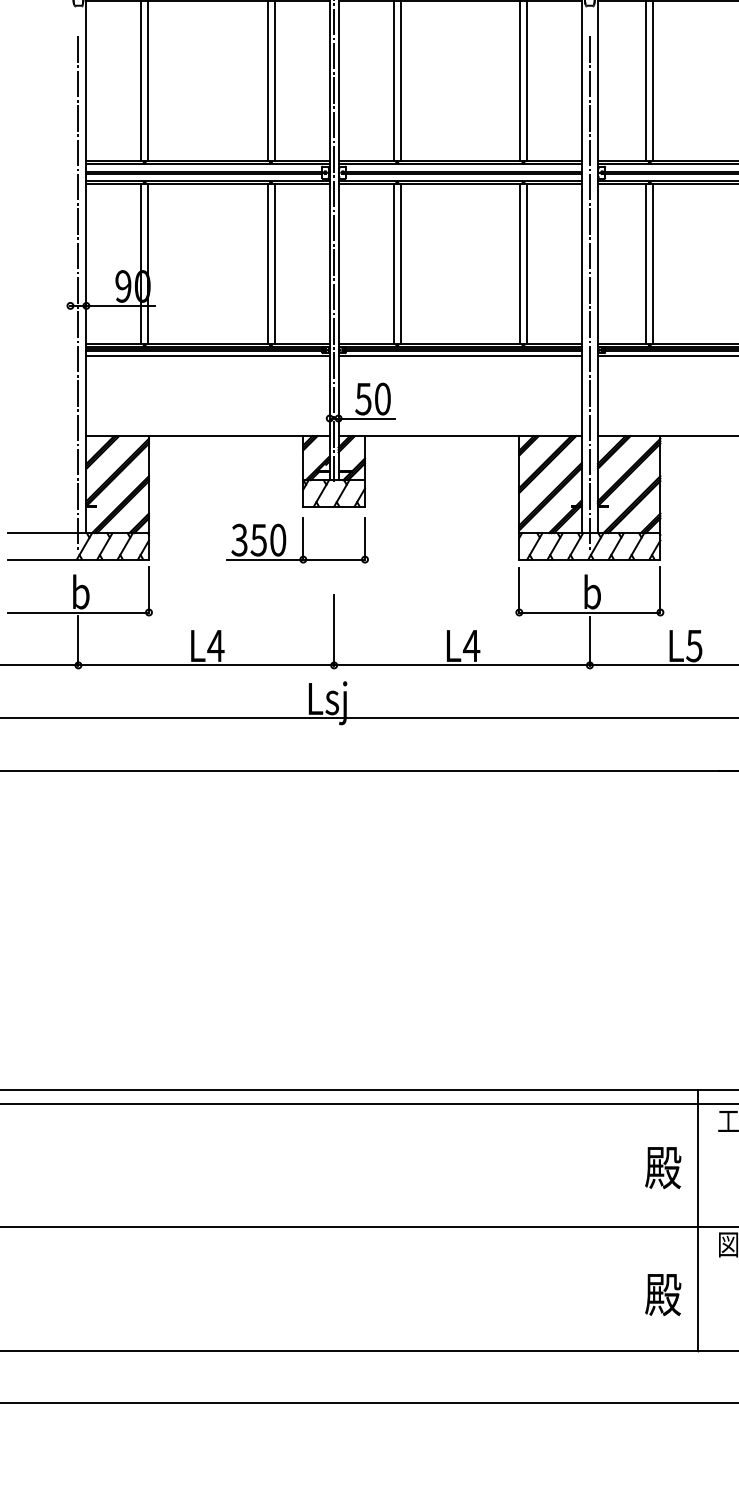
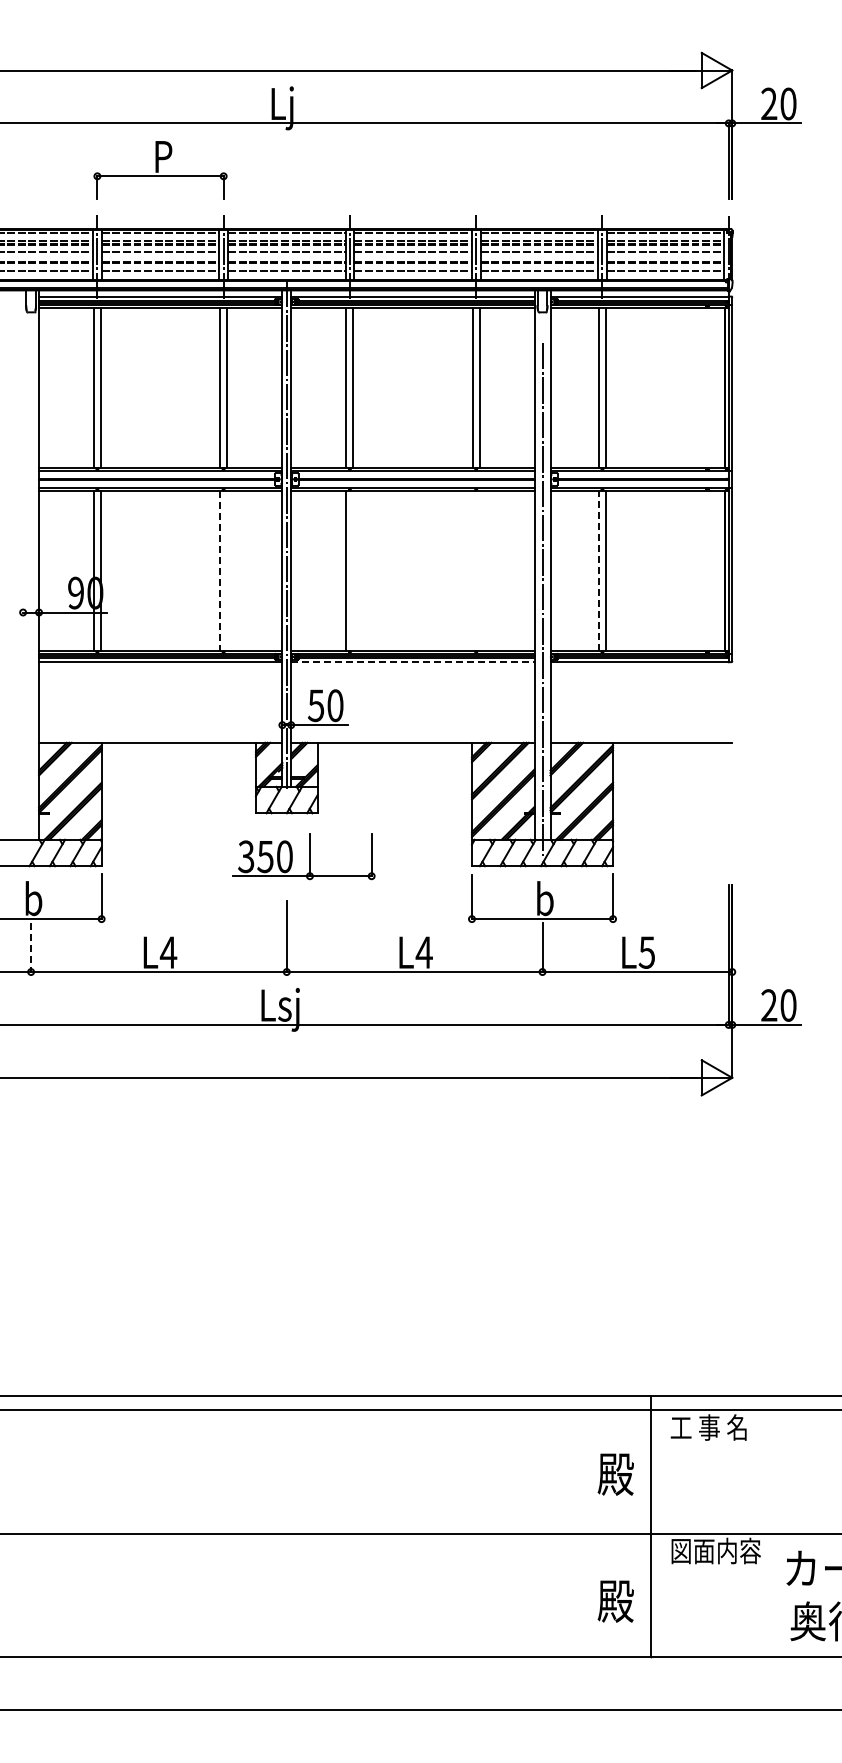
line: (274, 263) -> (227, 570), removed
line: (400, 263) -> (353, 570), removed
line: (519, 263) -> (472, 570), removed
line: (526, 263) -> (479, 570), removed
line: (645, 263) -> (598, 570), solid -> dashed
line: (267, 264) -> (220, 571), solid -> dashed
line: (78, 293) -> (31, 600), removed
line: (459, 355) -> (412, 662), solid -> dashed
part: (296, 539) -> (303, 856), moved
line: (78, 640) -> (31, 947), solid -> dashed

